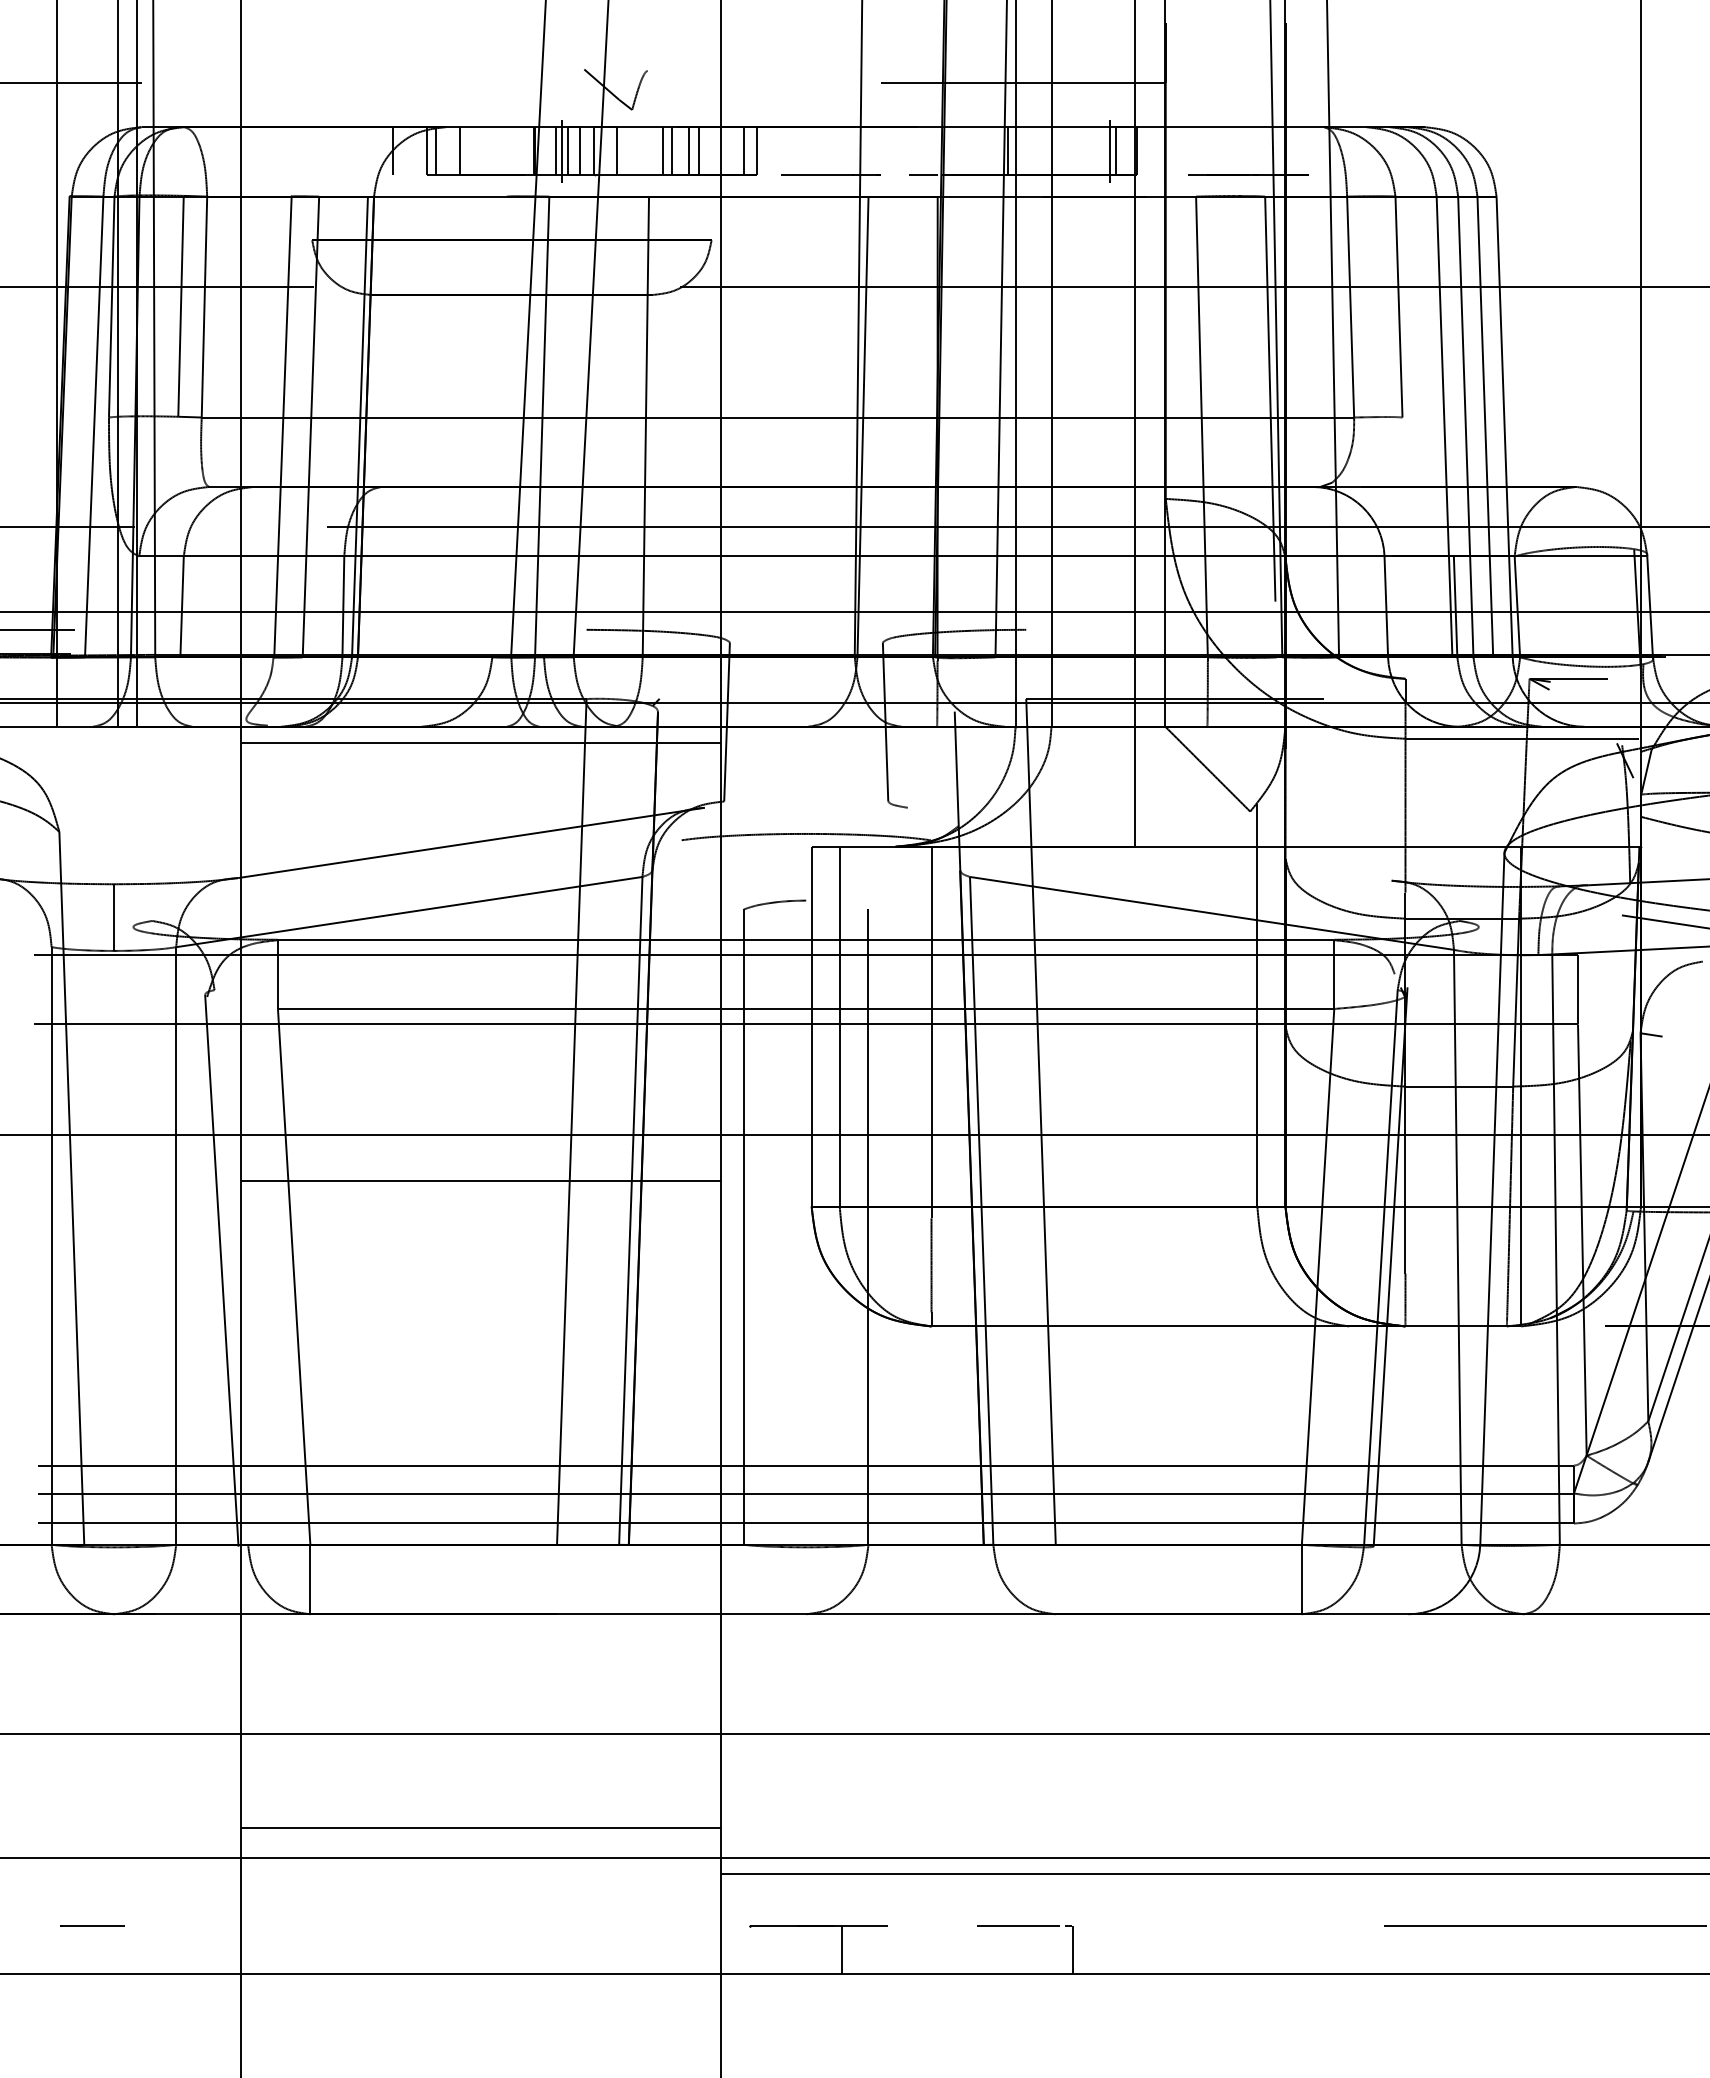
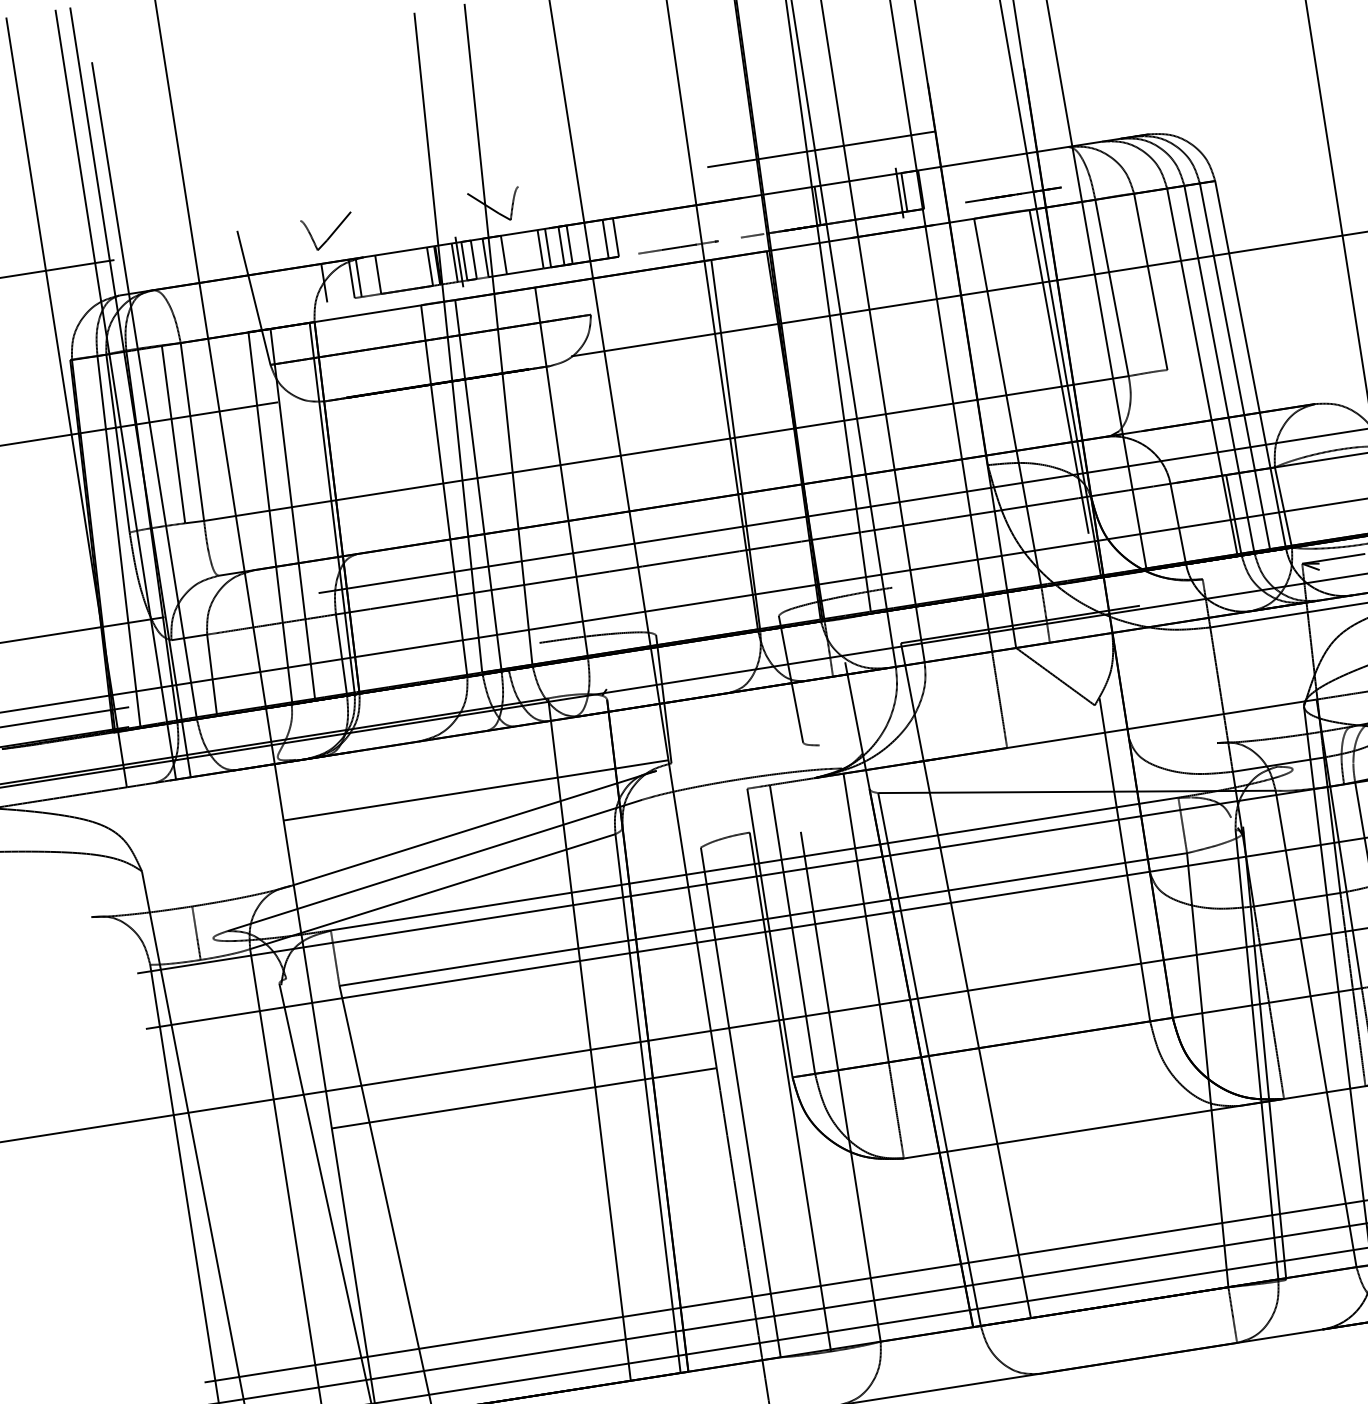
part: (407, 89) -> (327, 231), added
line: (525, 151) -> (430, 266), added
line: (304, 155) -> (253, 297), added
line: (499, 426) -> (444, 490), added
line: (481, 743) -> (476, 790), moved
line: (416, 880) -> (434, 865), added
line: (806, 1223) -> (790, 1091), added

